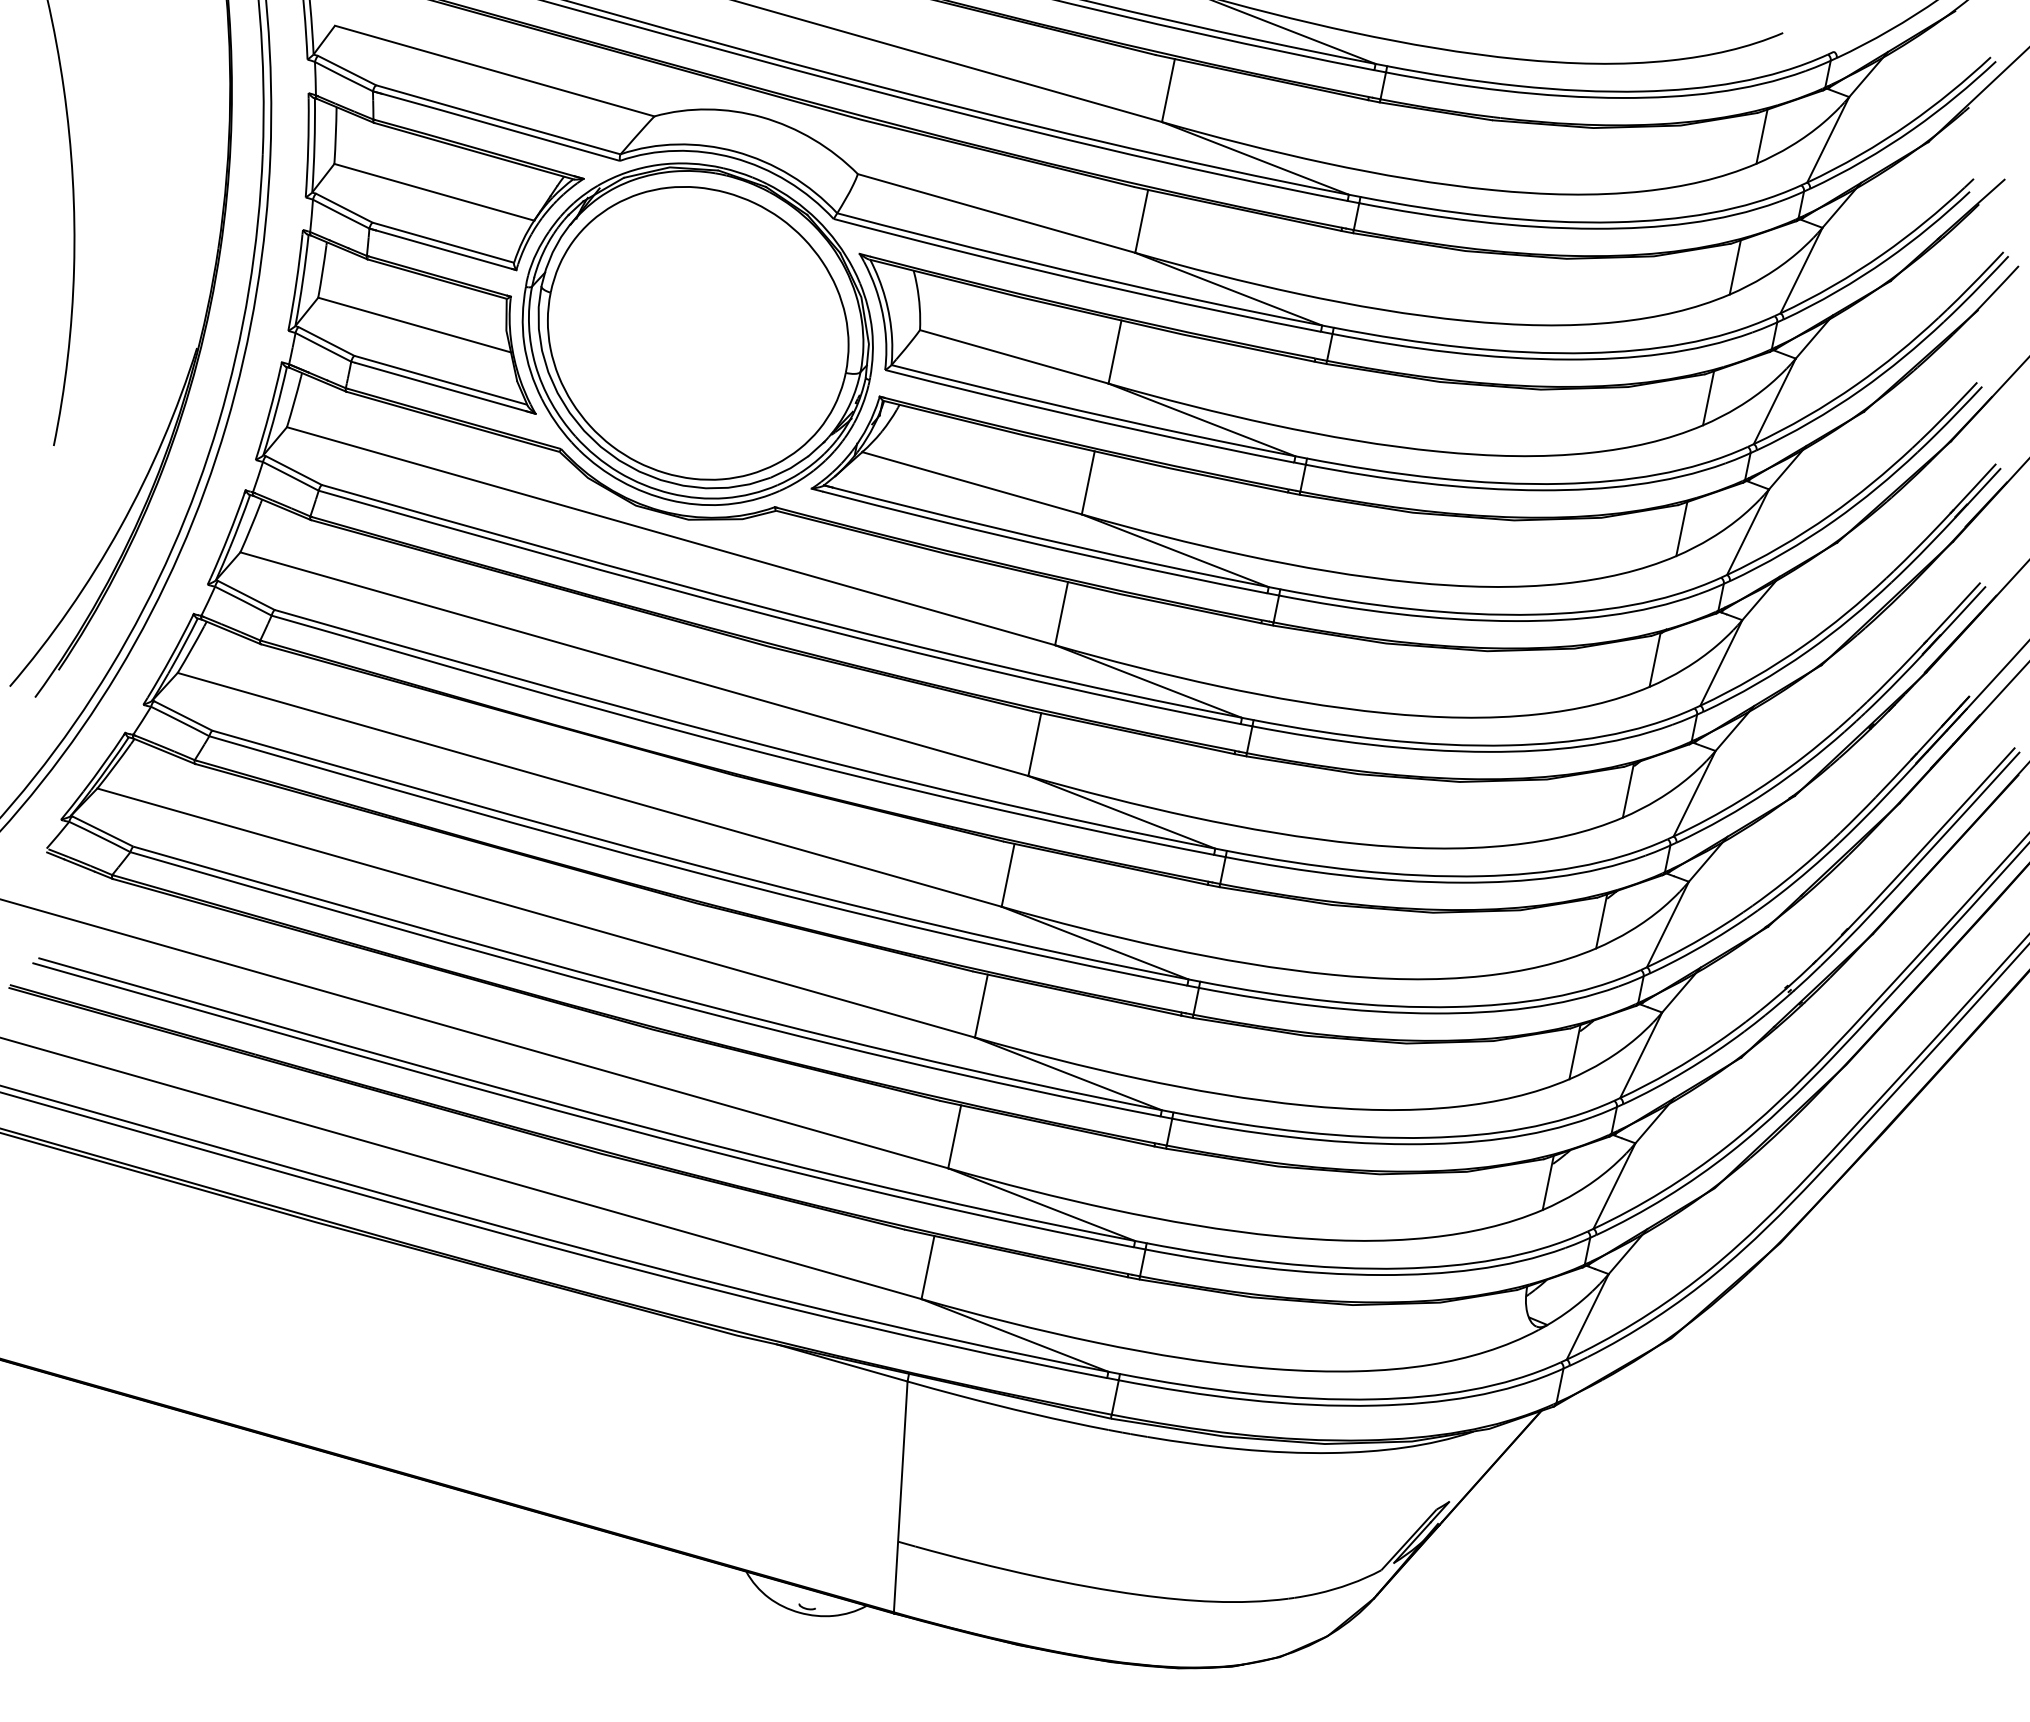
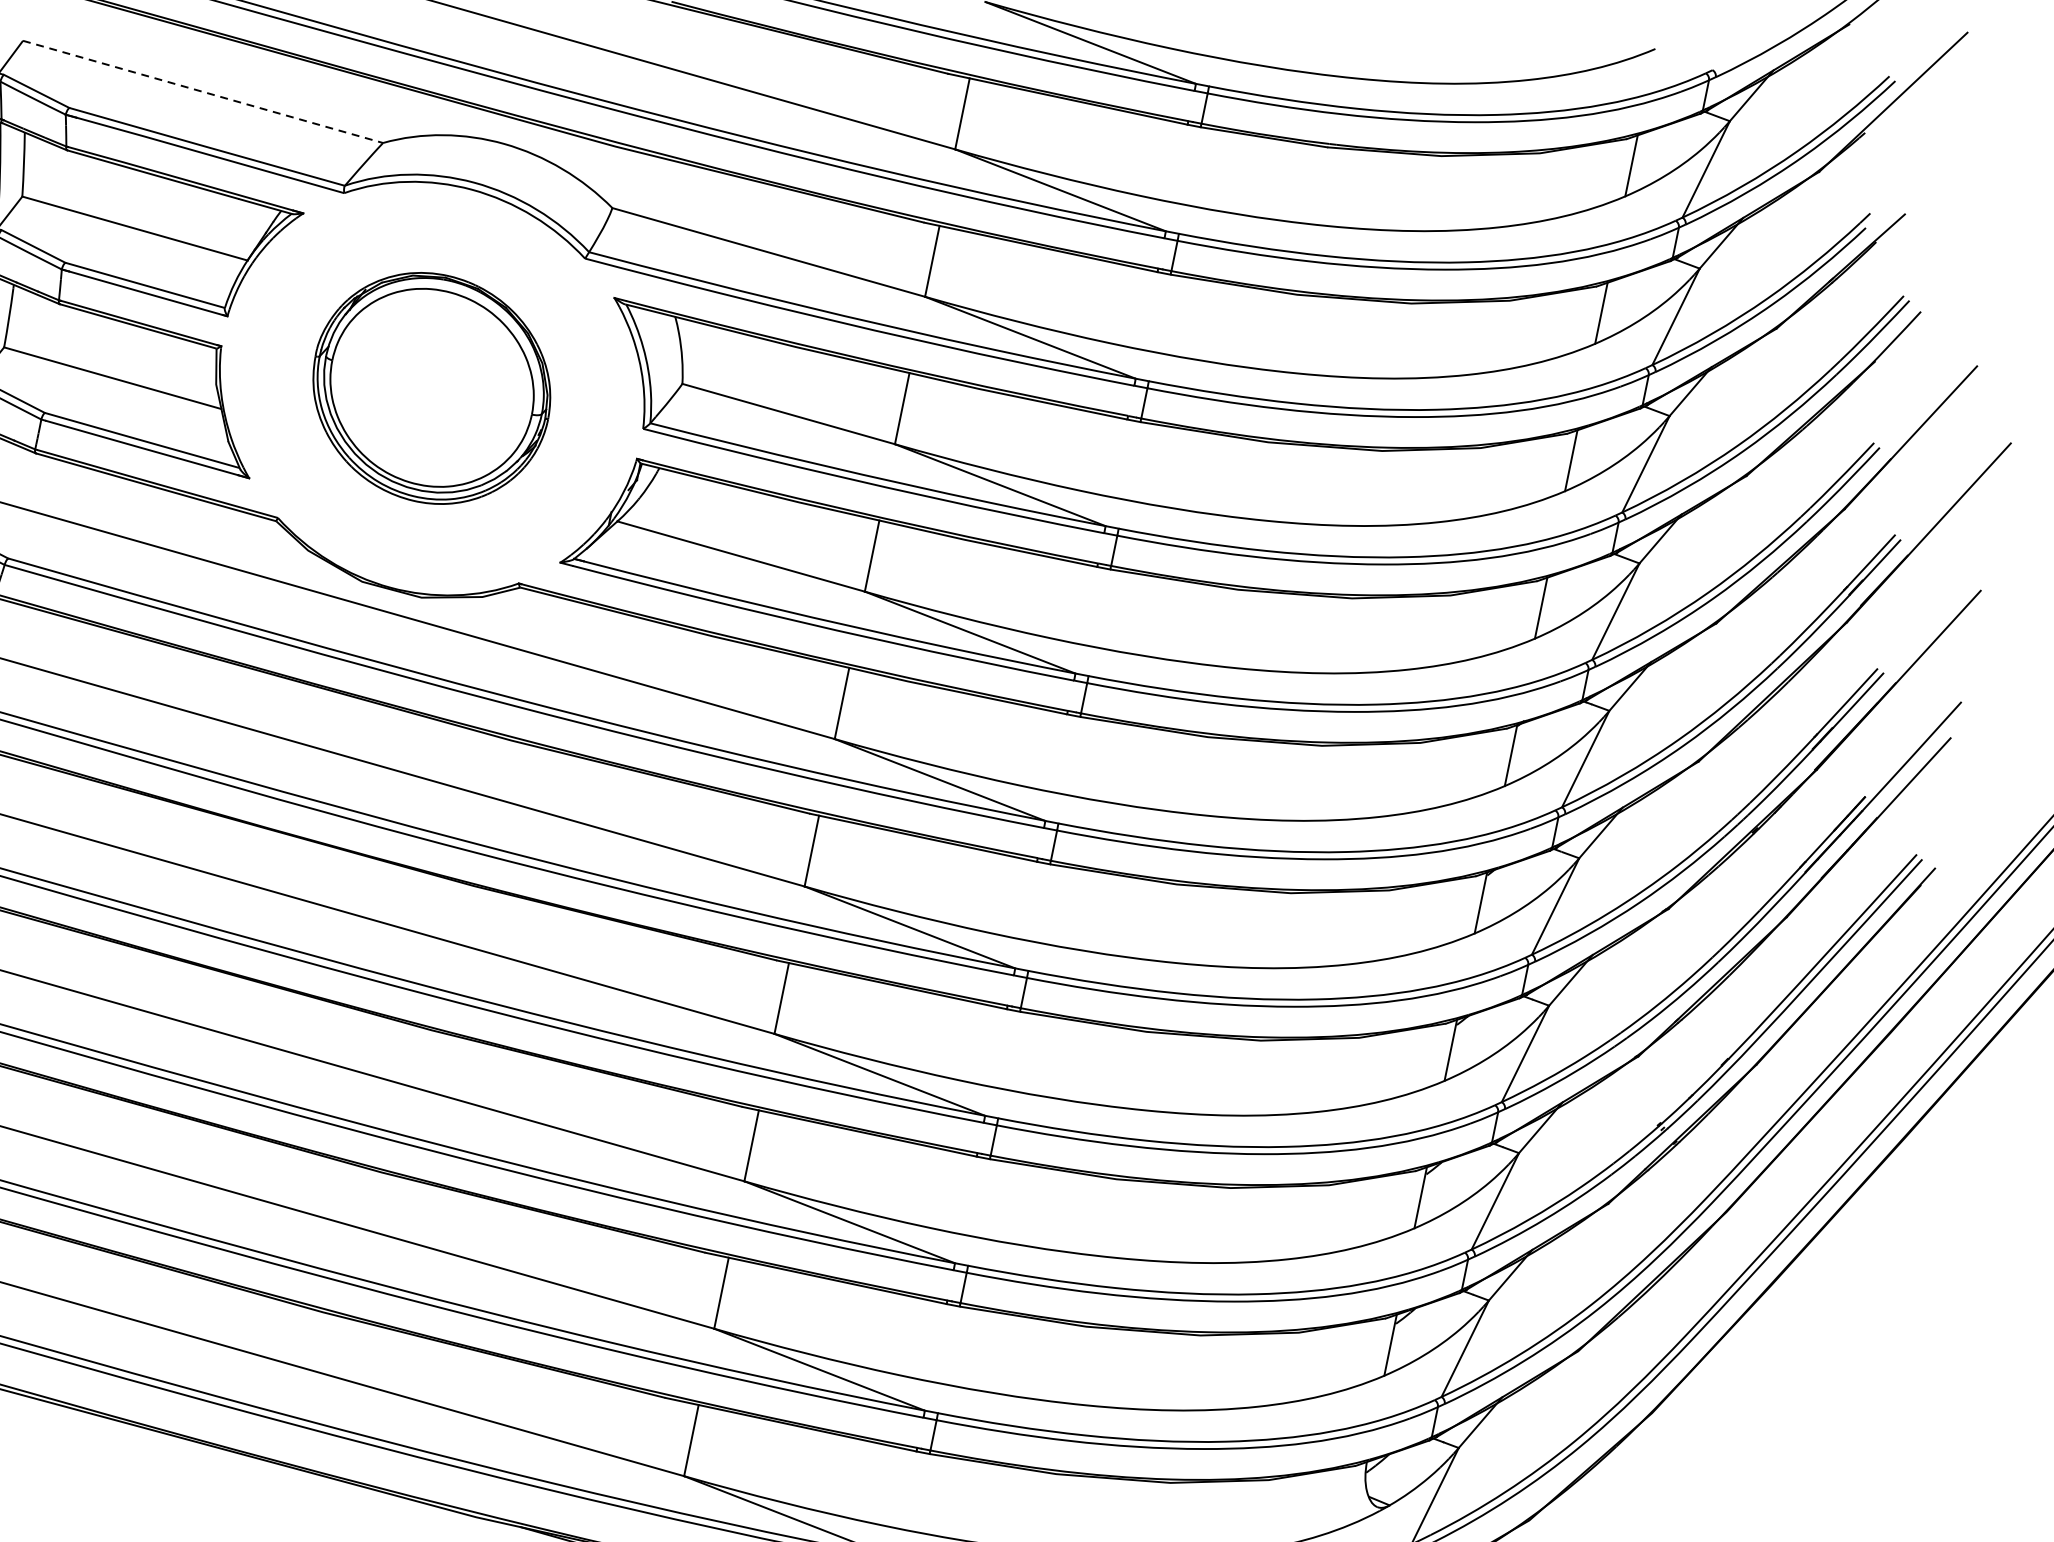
line: (495, 71) -> (203, 92), solid -> dashed
part: (697, 333) -> (431, 387), size x0.6

